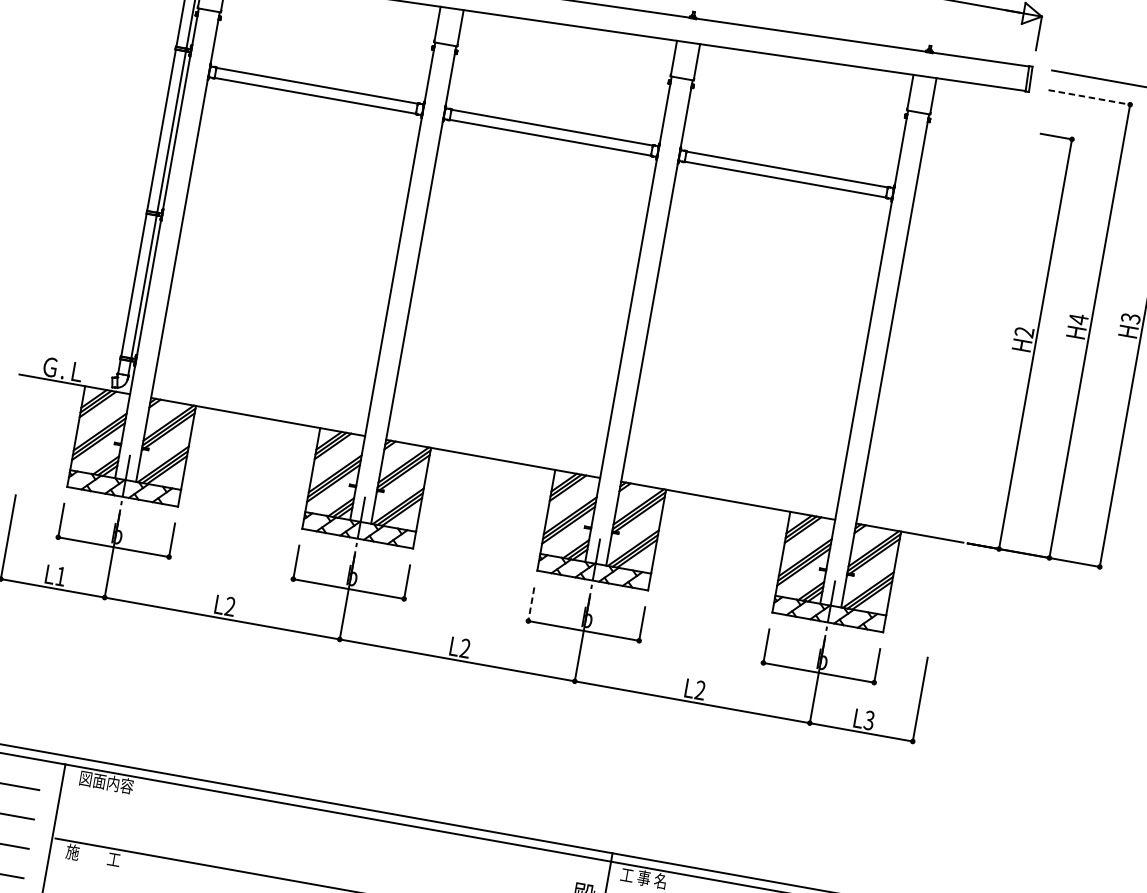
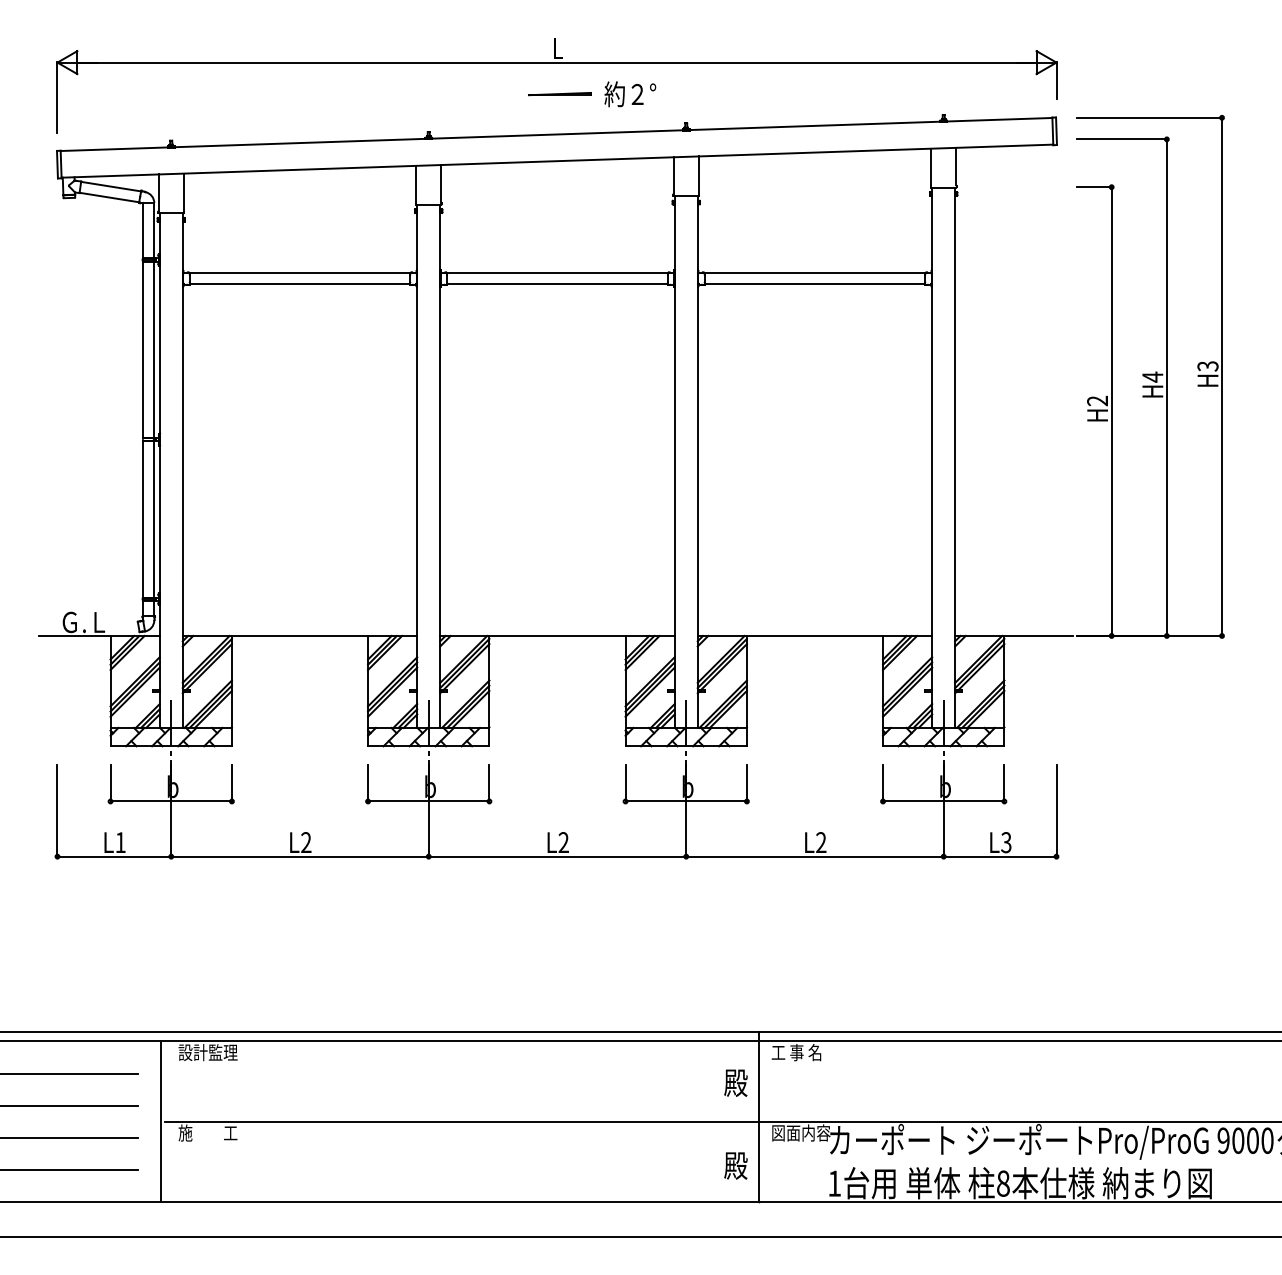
line: (1089, 97) -> (1122, 139), dashed -> solid
line: (531, 604) -> (625, 783), dashed -> solid
text: (105, 782) -> (207, 1052), 図面内容 -> 設計監理

